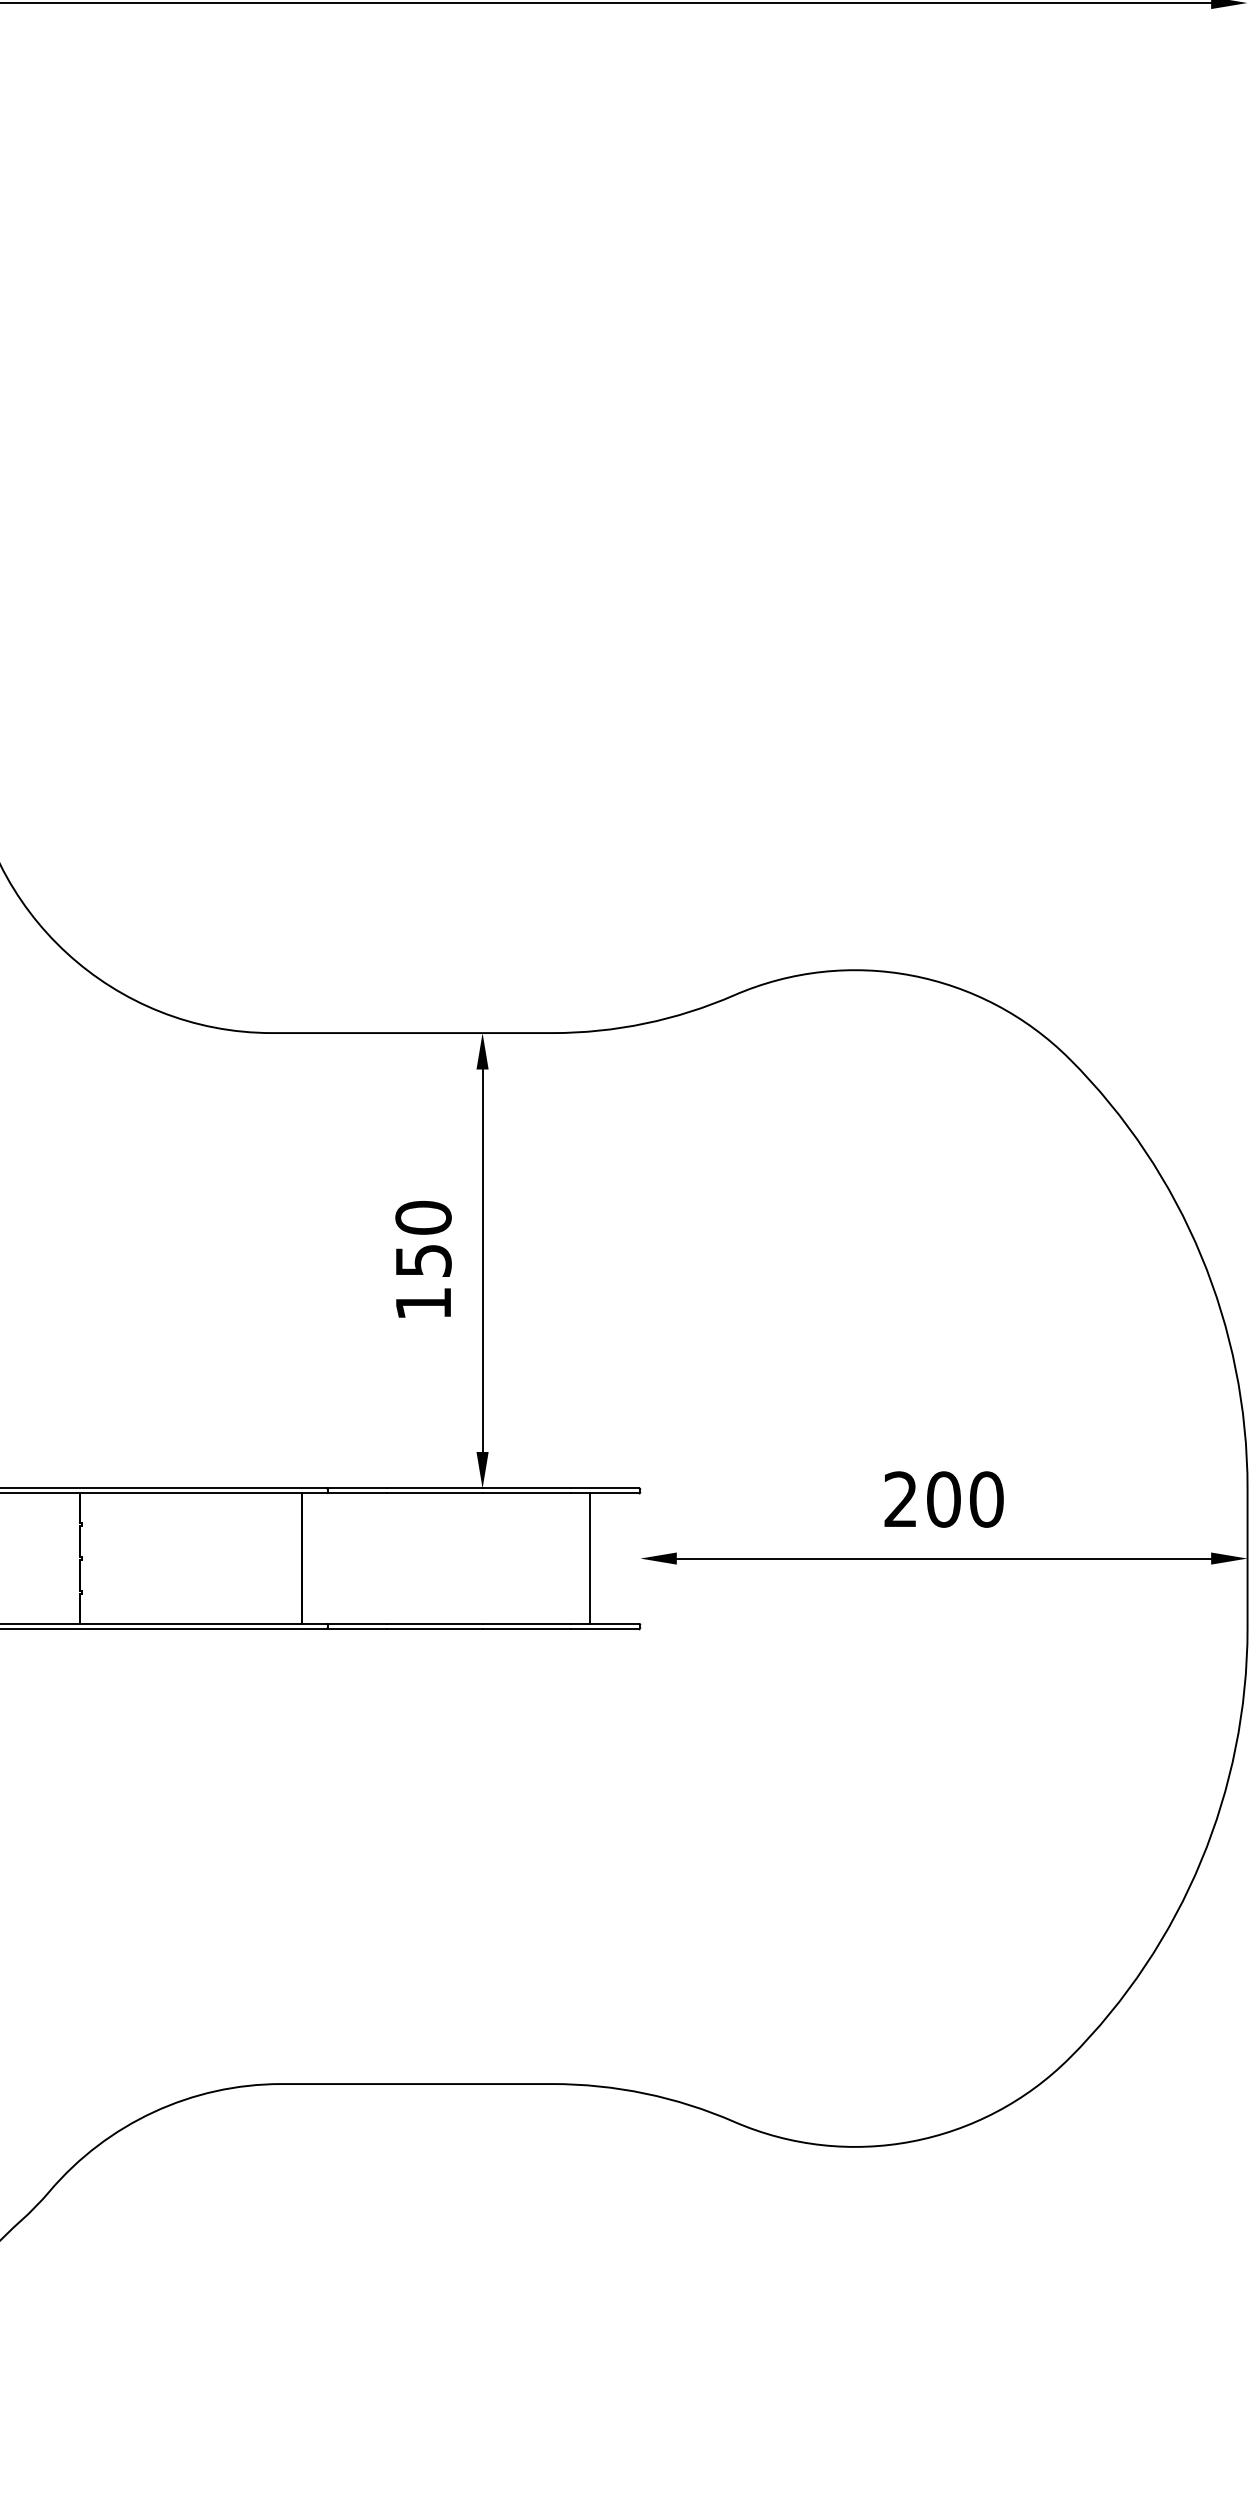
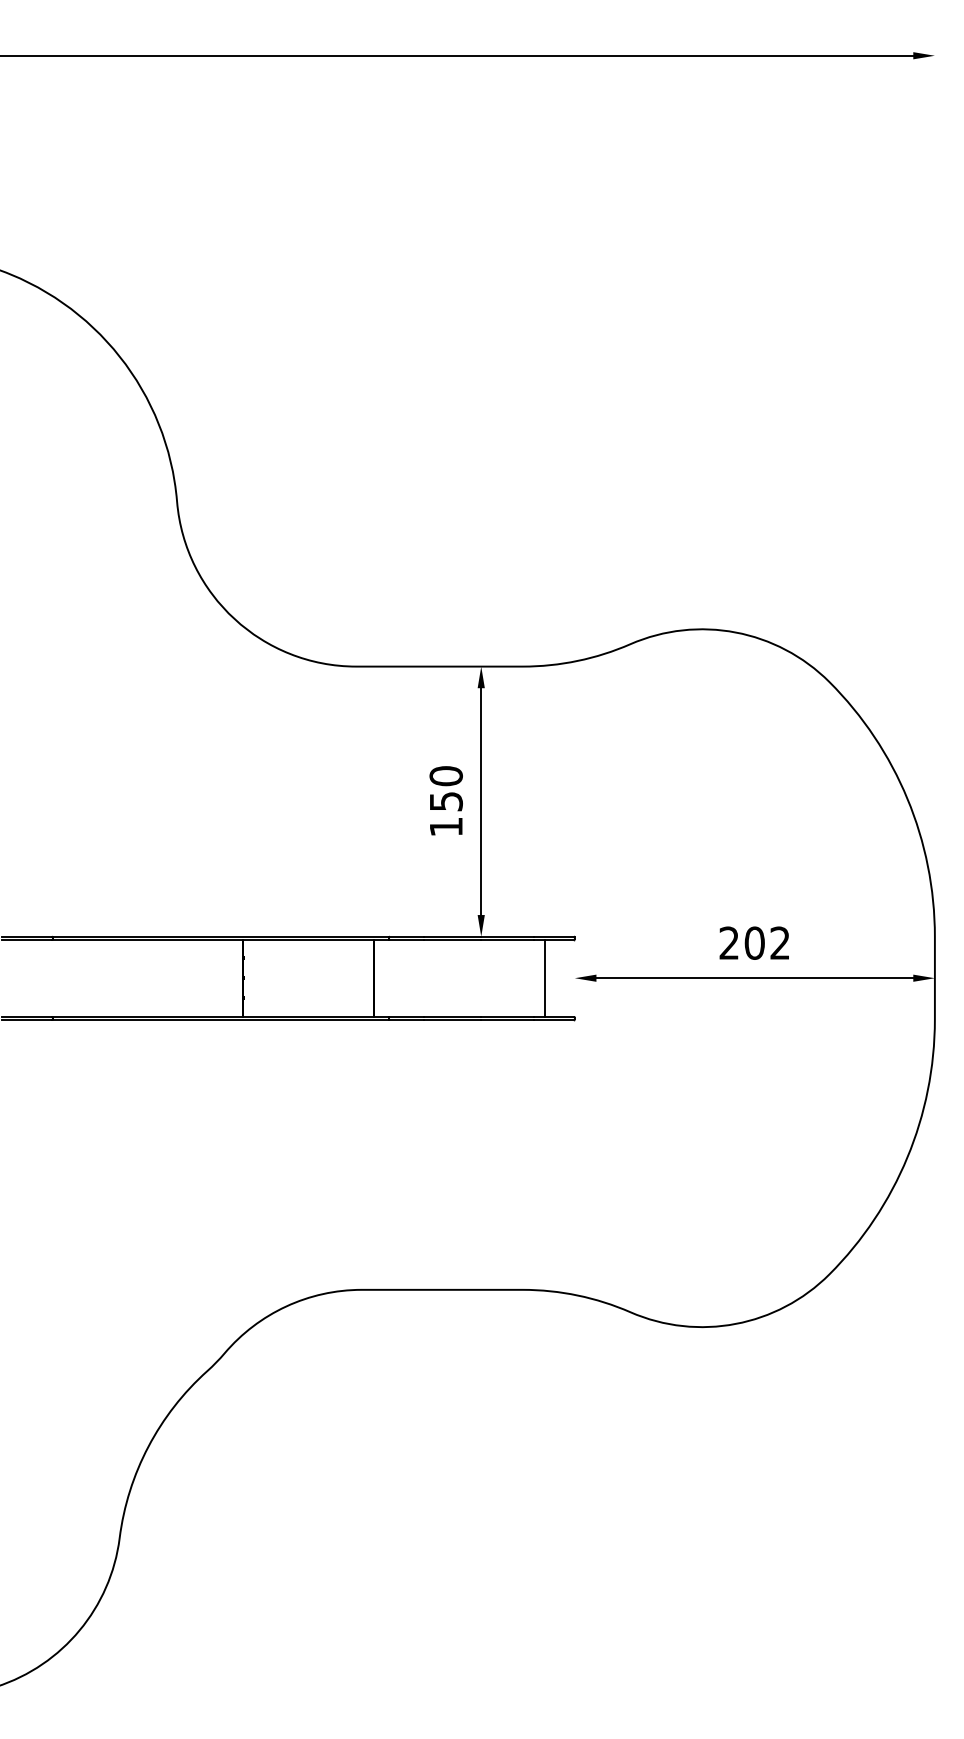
text: (987, 1498) -> (780, 942), 200 -> 202

